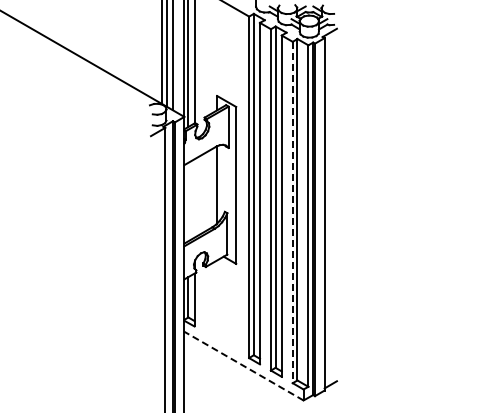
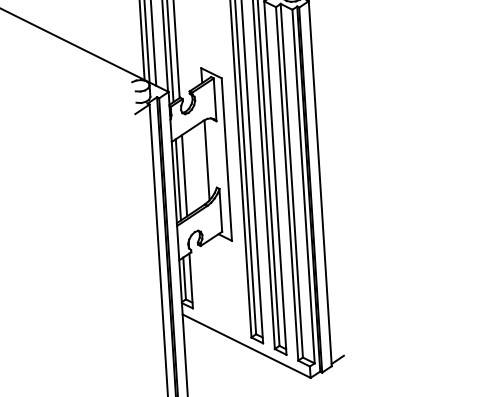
line: (194, 198) -> (184, 175), added
line: (188, 201) -> (178, 179), added
line: (292, 212) -> (286, 183), dashed -> solid
line: (243, 366) -> (246, 346), dashed -> solid

